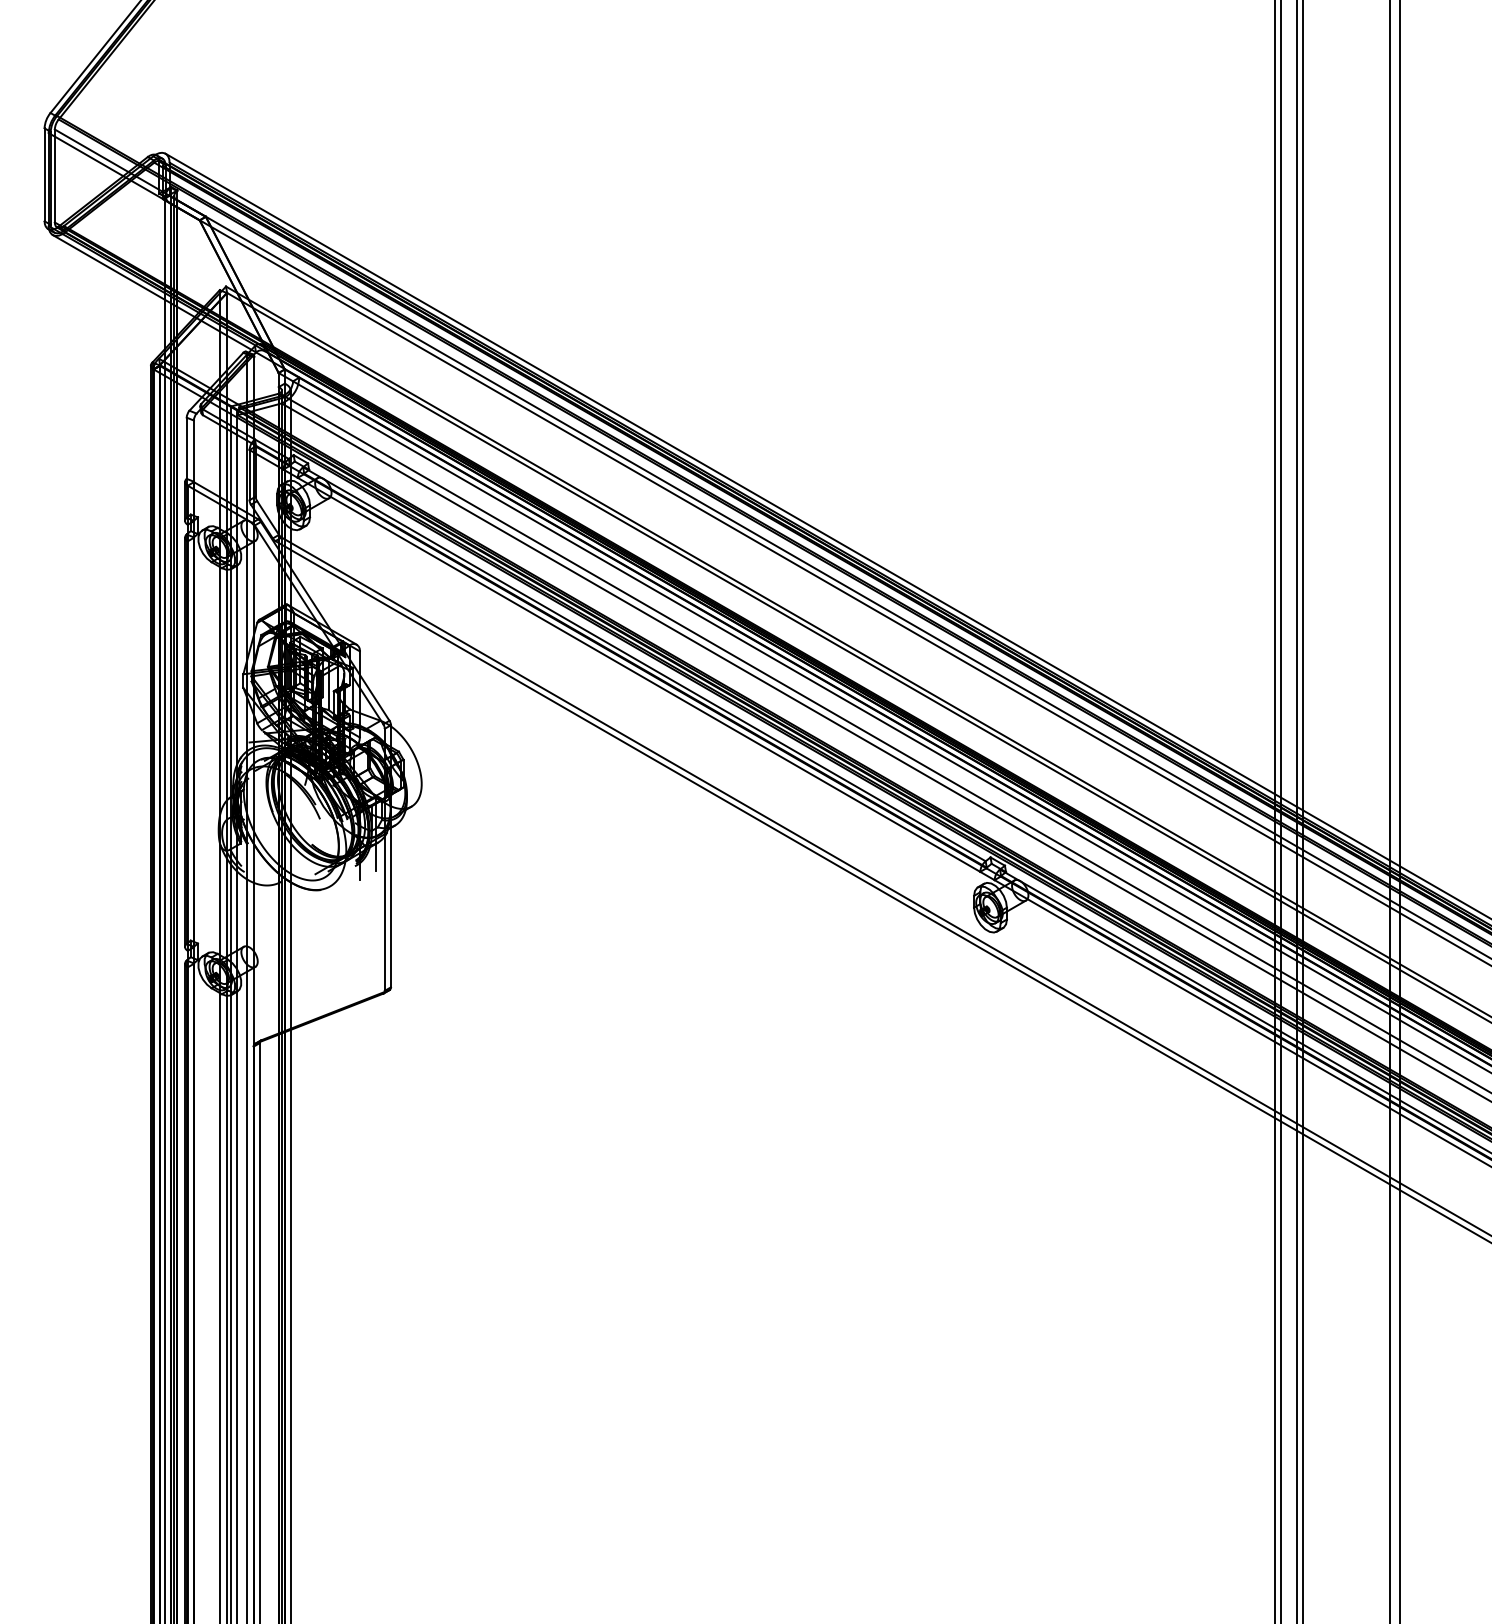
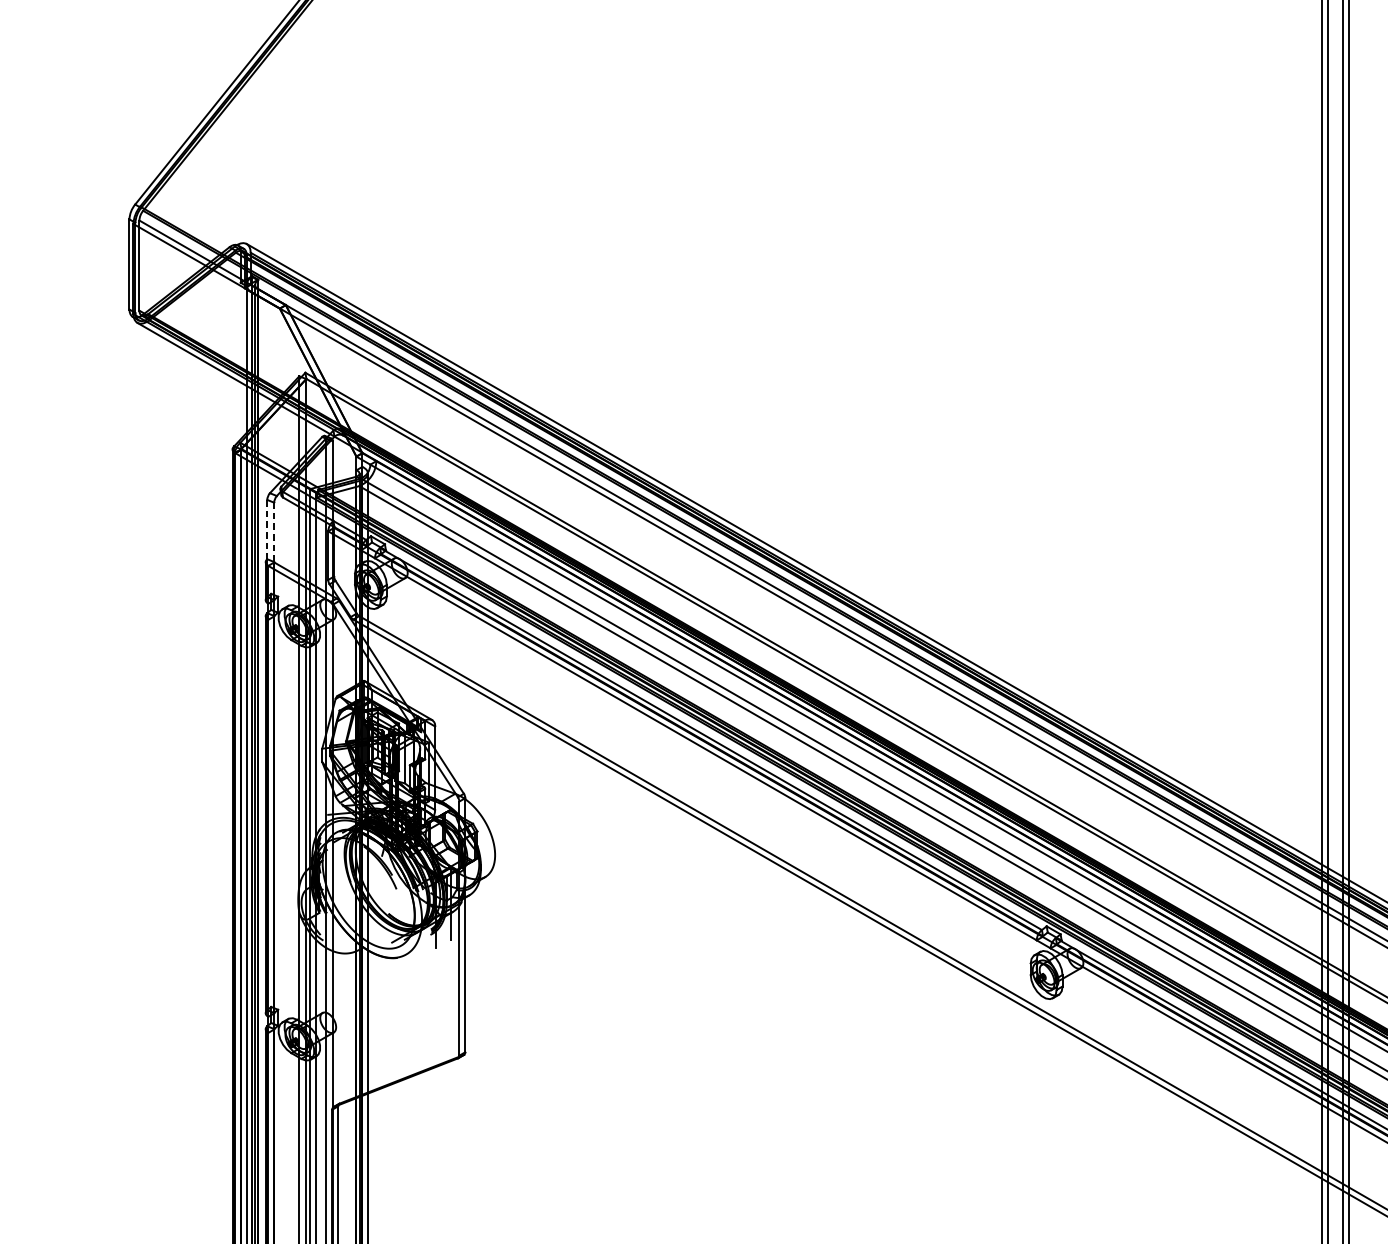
line: (186, 448) -> (267, 529), solid -> dashed
line: (193, 451) -> (273, 532), solid -> dashed

